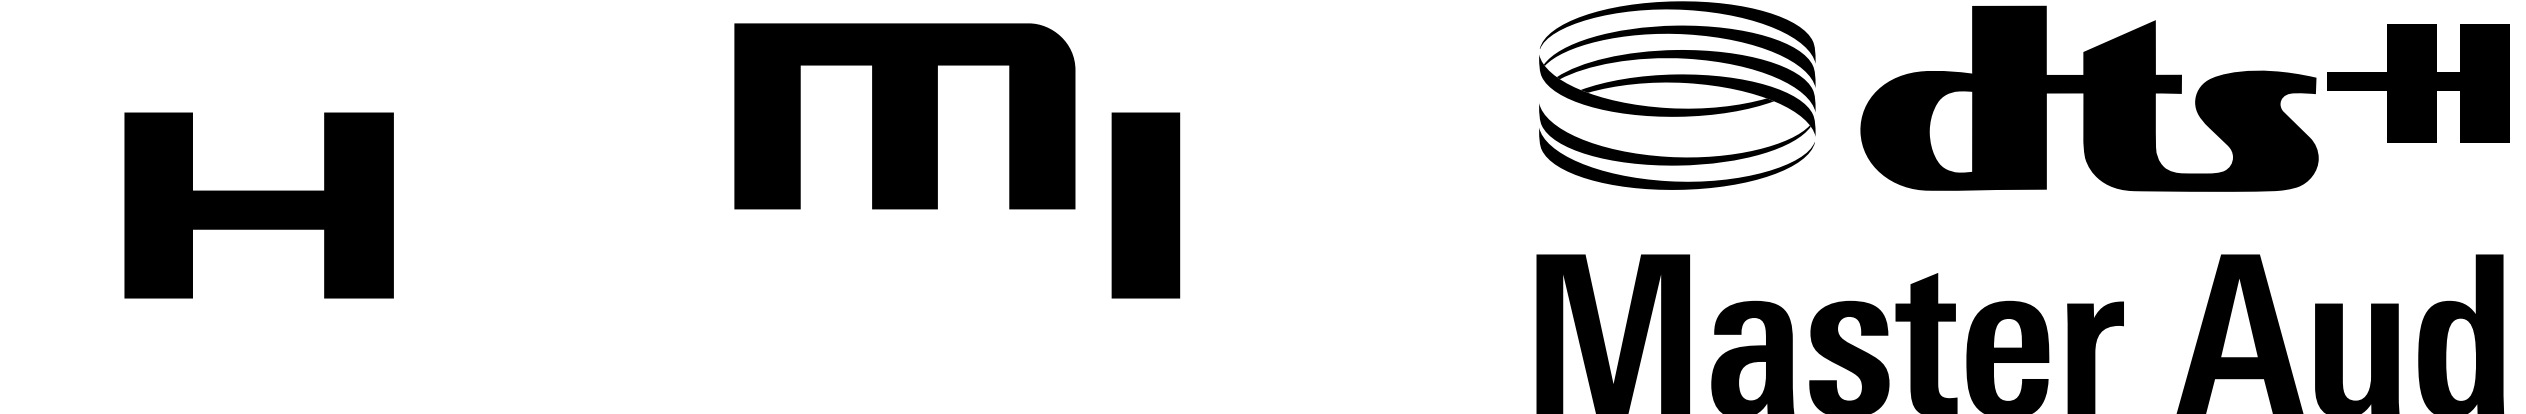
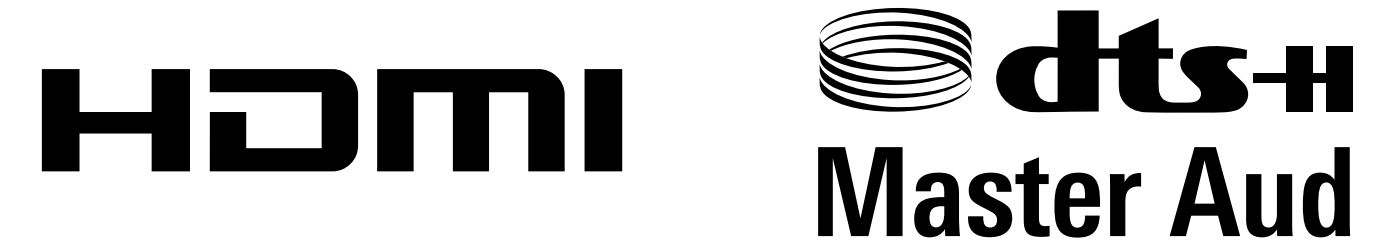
part: (2417, 82) -> (1302, 78), moved
fill: (1668, 109) -> (890, 67), added
part: (904, 116) -> (470, 120), moved
fill: (564, 206) -> (283, 120), added

